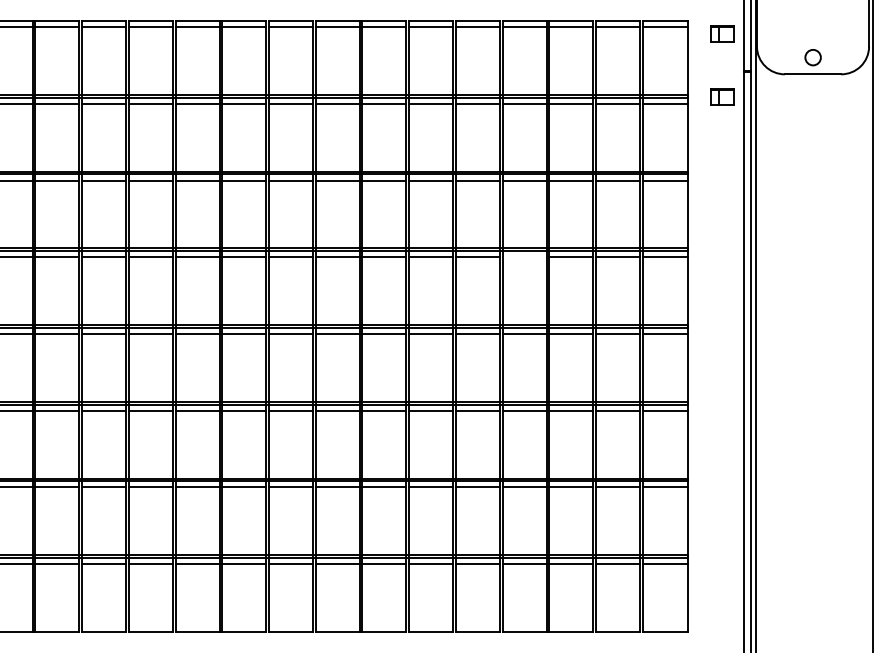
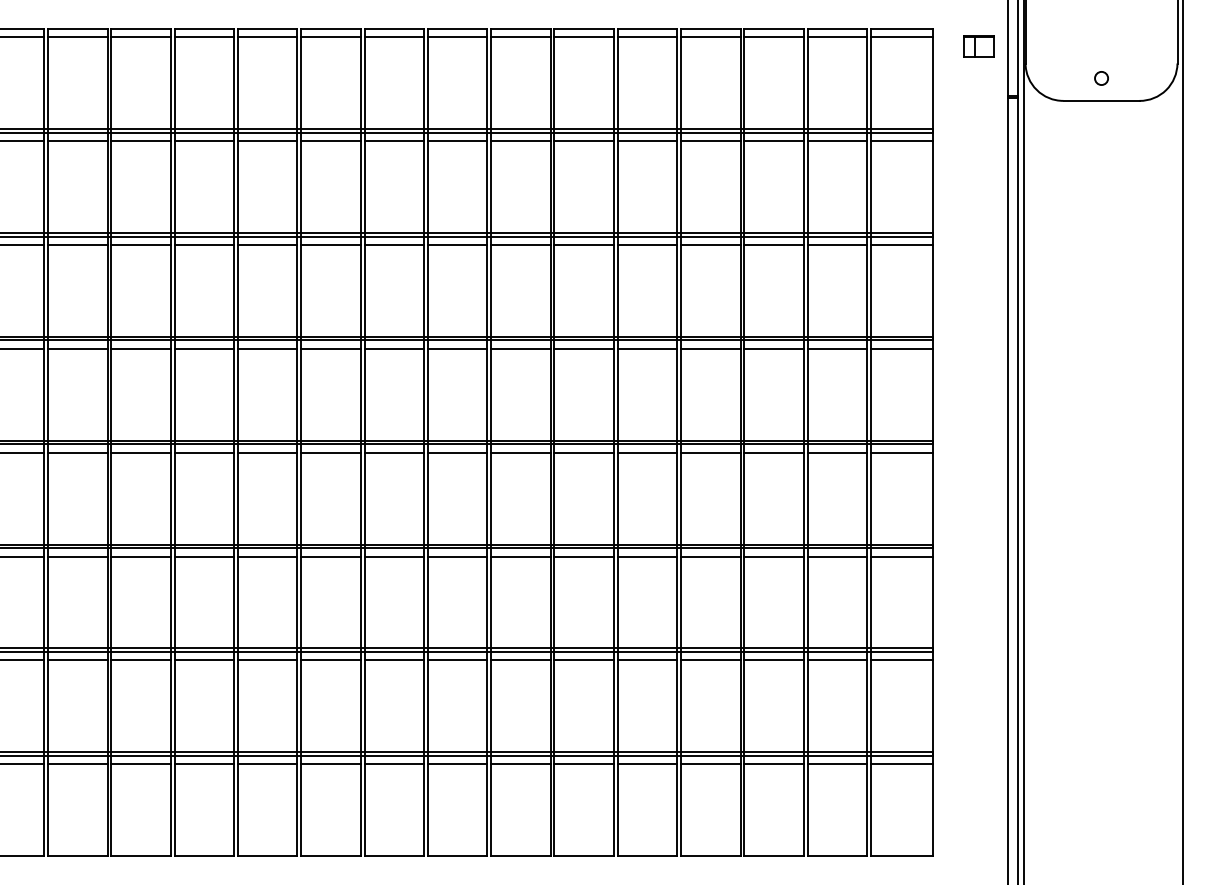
circle: (812, 57) -> (1100, 78), size x0.62
part: (722, 96) -> (978, 130), removed
line: (524, 257) -> (710, 349), added

